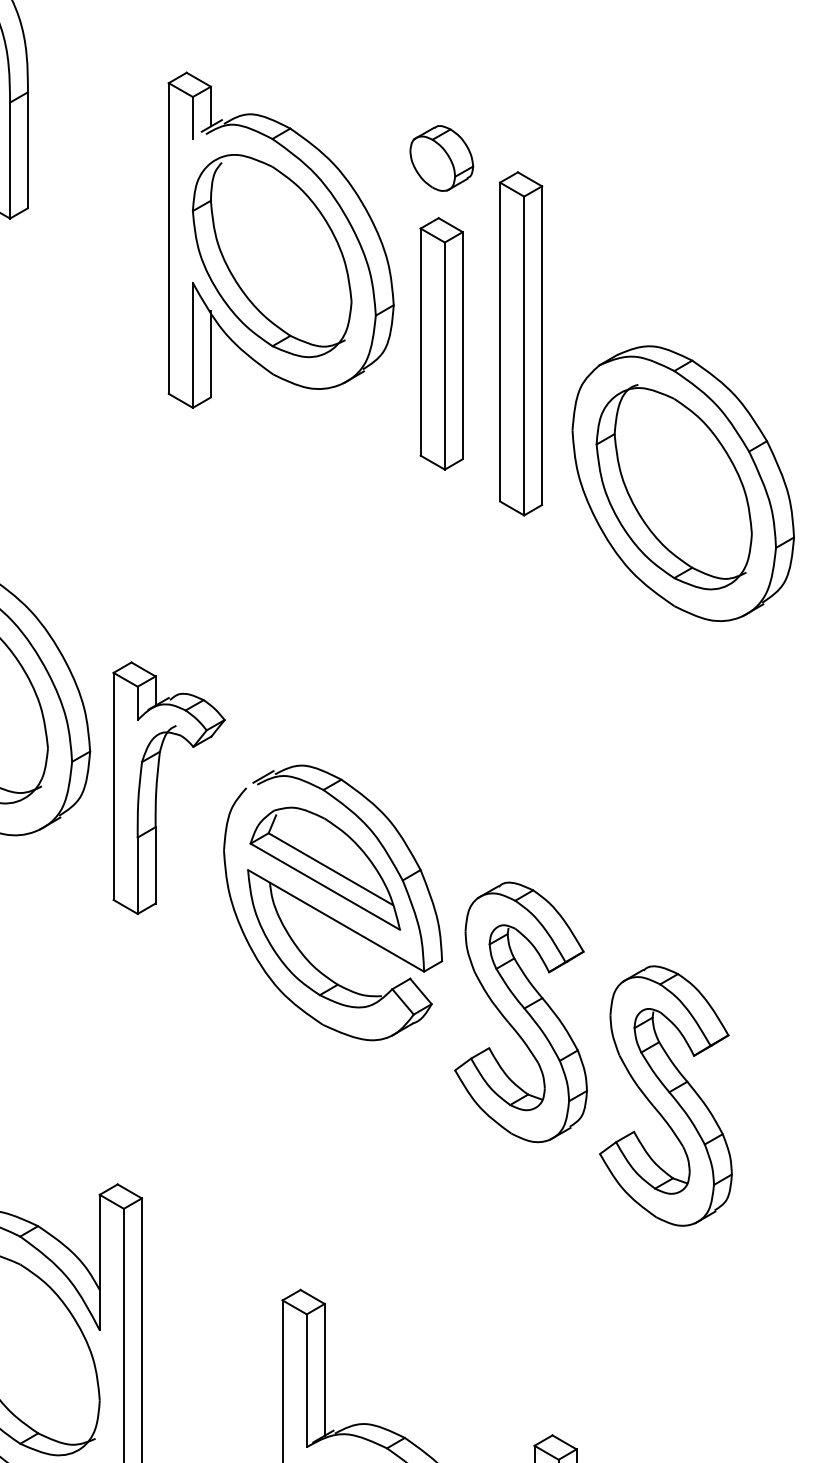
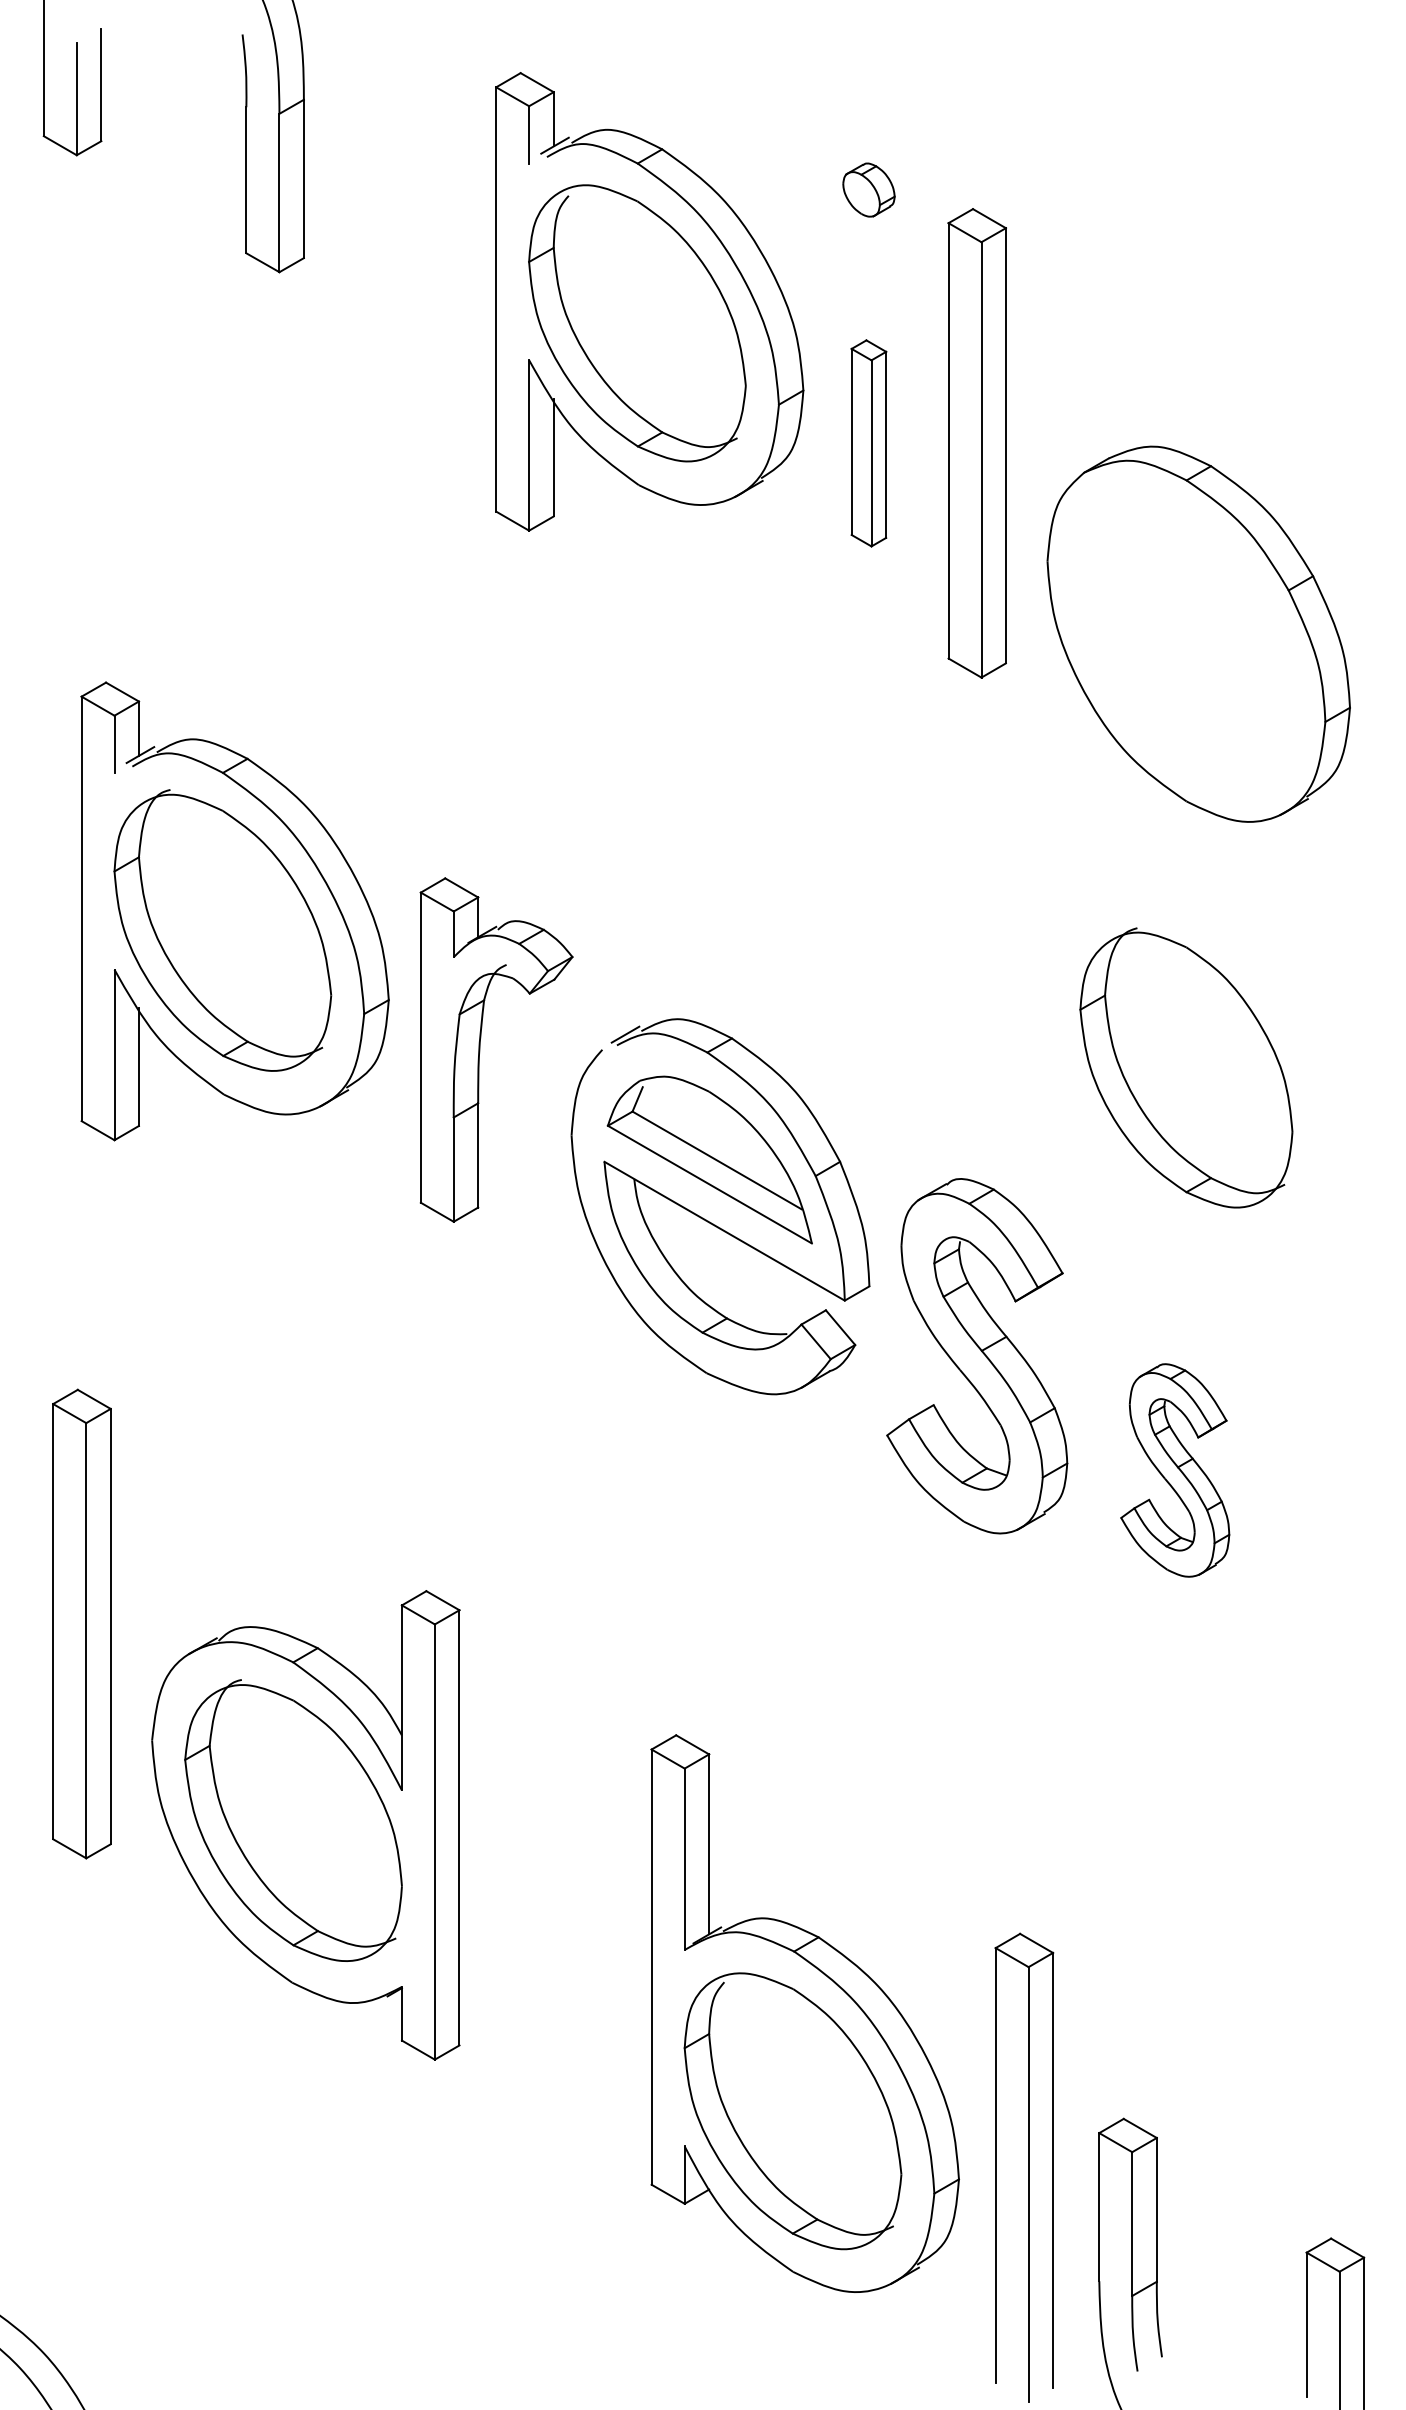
part: (441, 158) -> (868, 189), size x0.6
part: (441, 344) -> (868, 443), size x0.6
part: (674, 486) -> (1186, 1067), moved
part: (666, 1096) -> (1175, 1470), size x0.6

